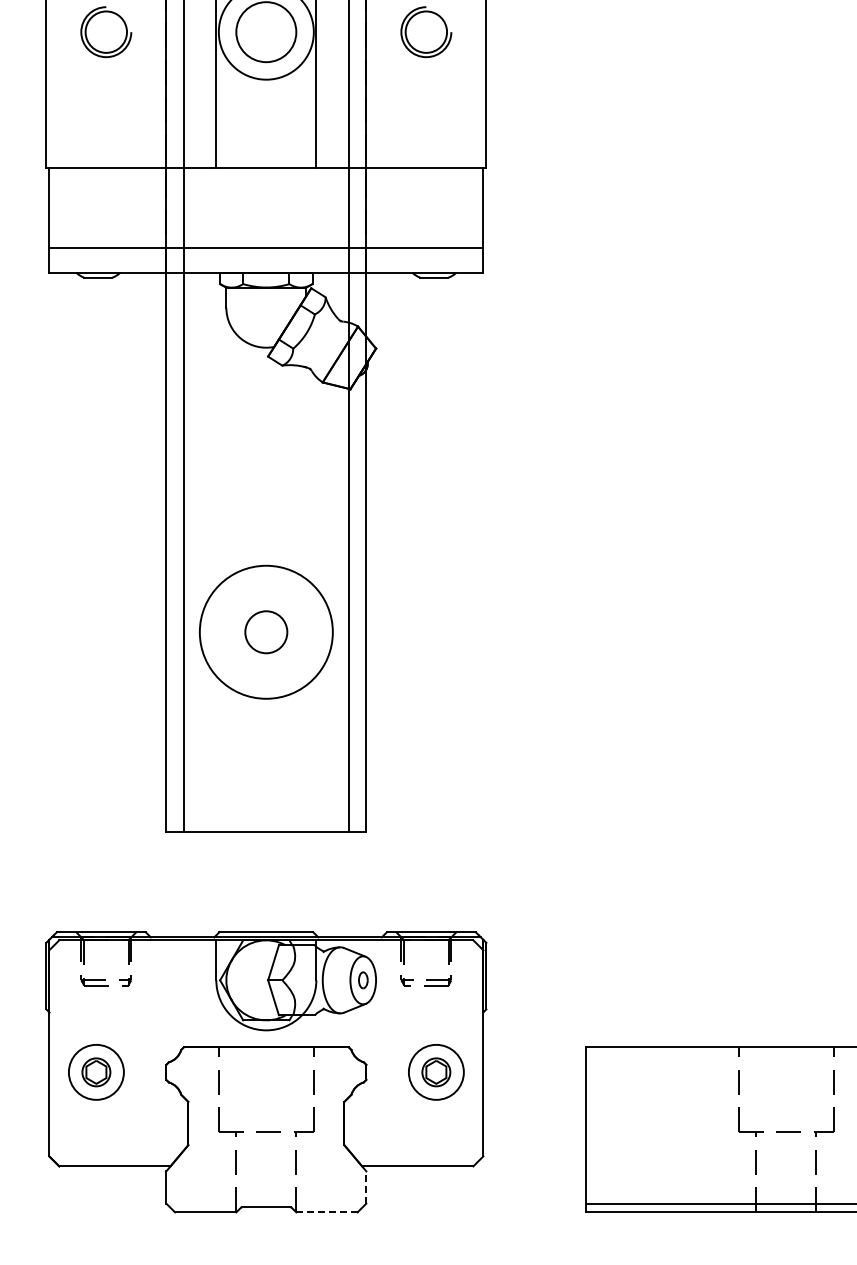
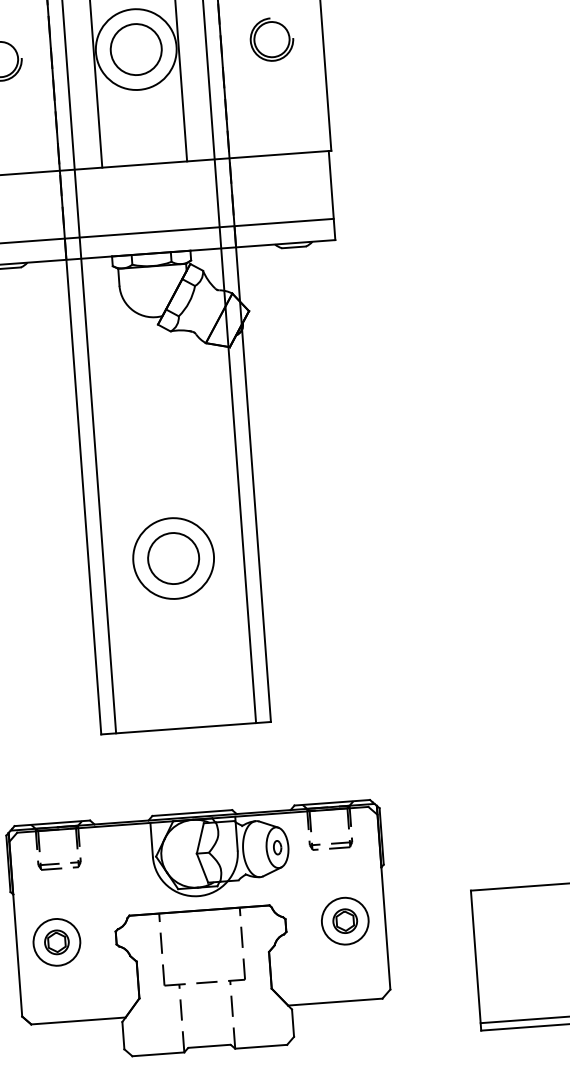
circle: (265, 631) -> (172, 557), size x0.71
circle: (266, 632) -> (173, 558), size x1.43
line: (366, 1187) -> (293, 1023), dashed -> solid
line: (326, 1212) -> (260, 1046), dashed -> solid

